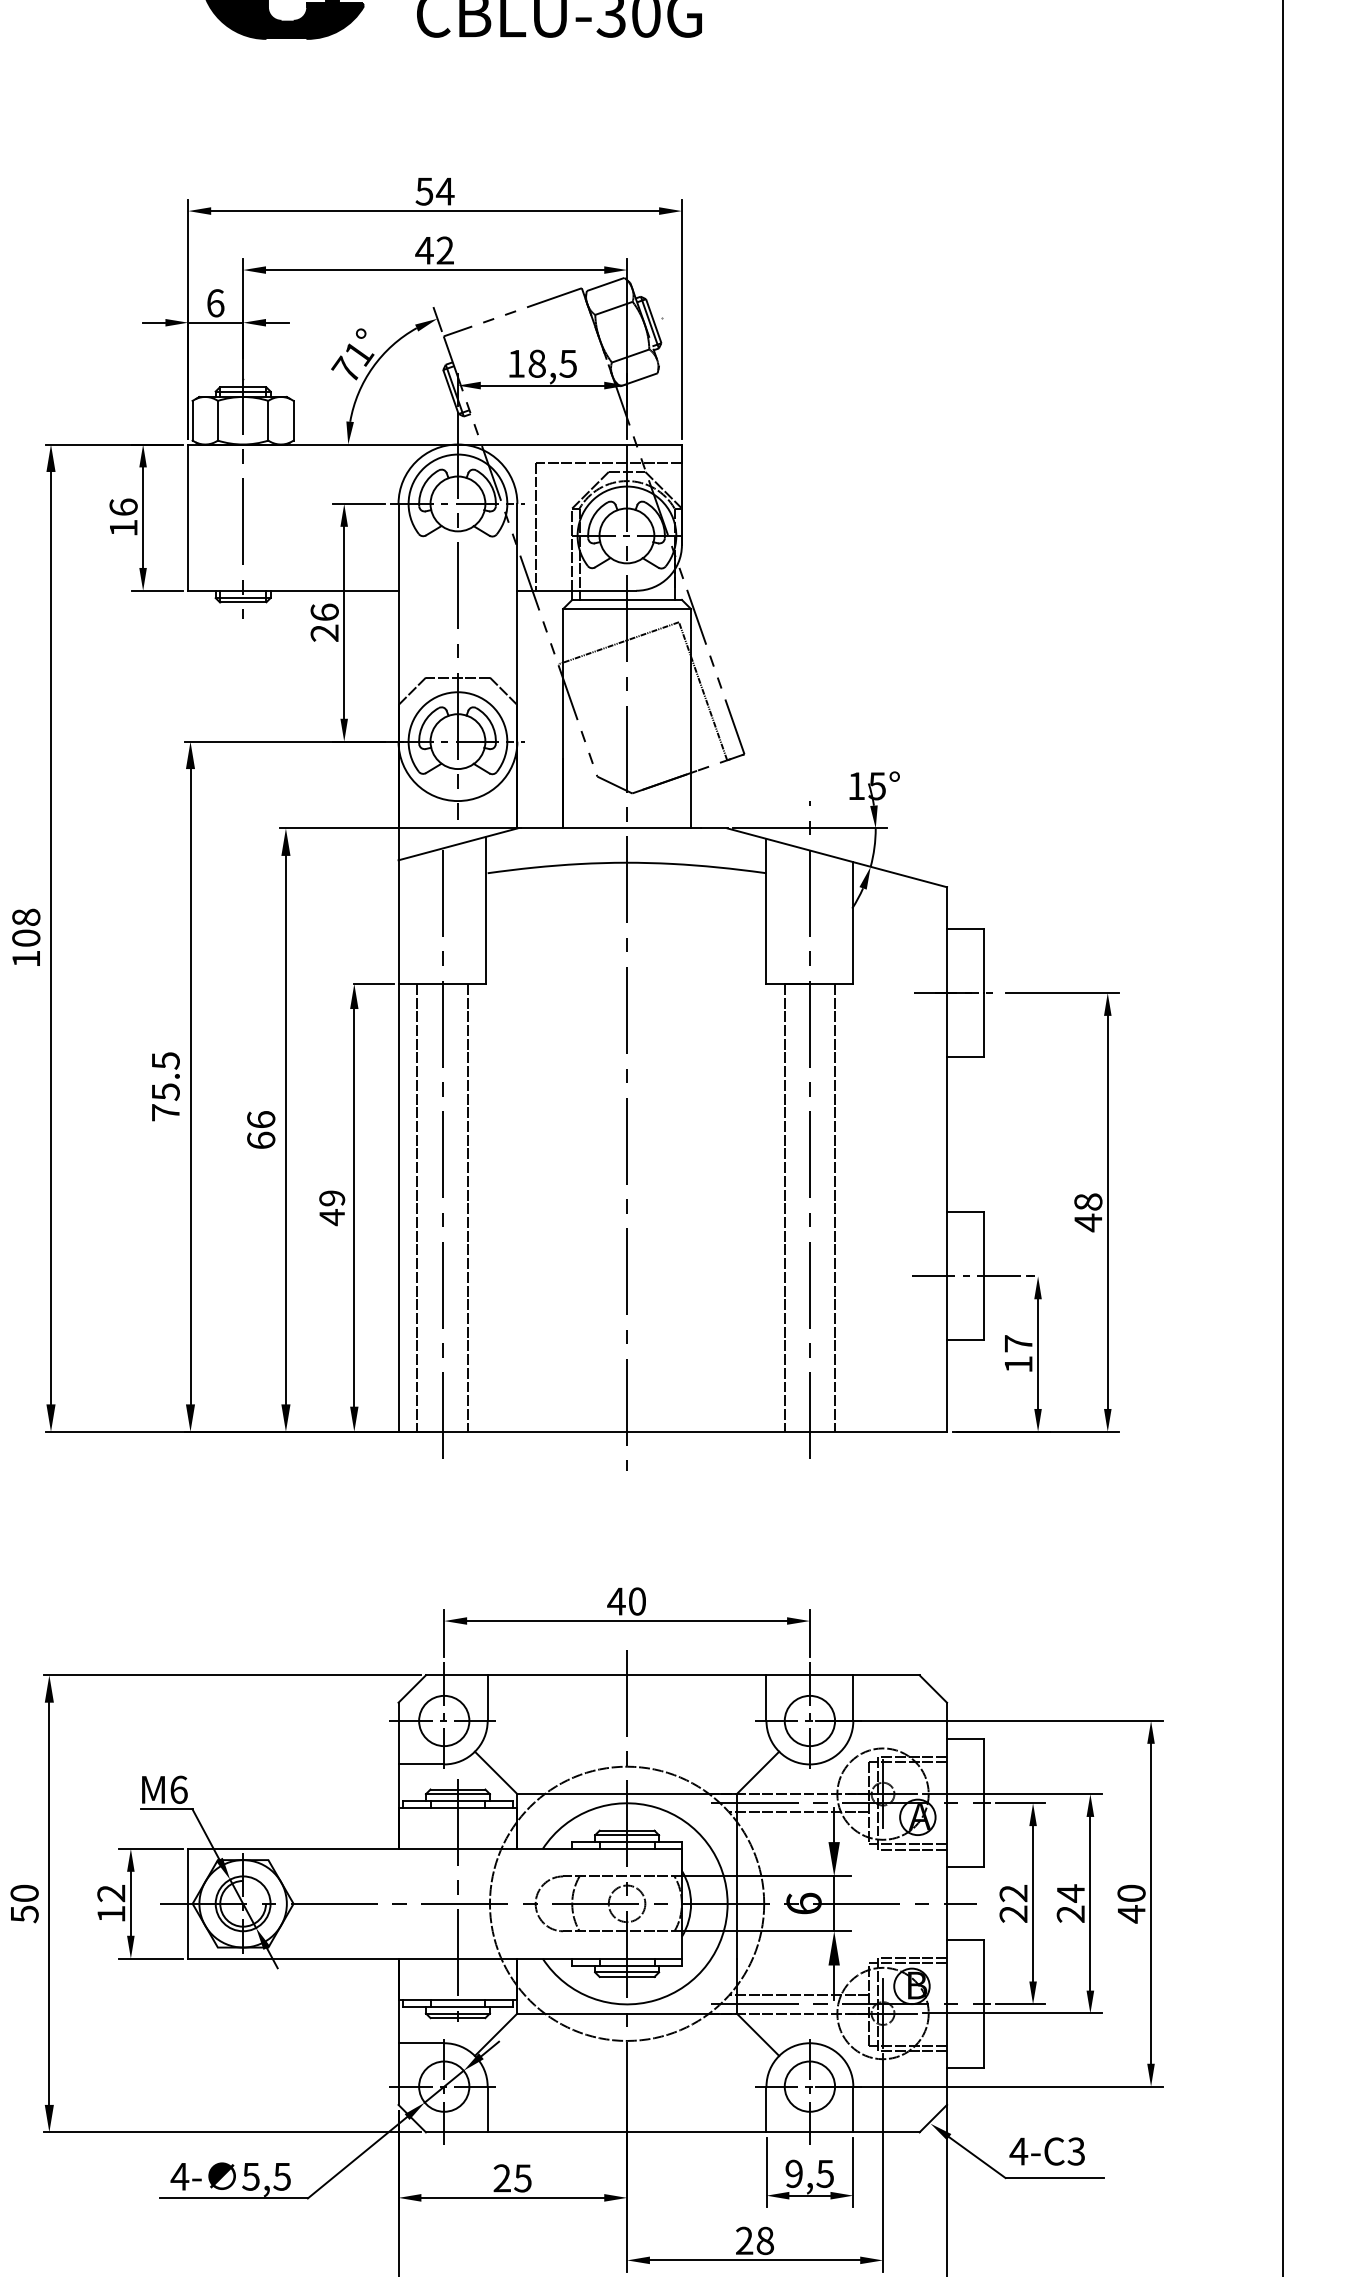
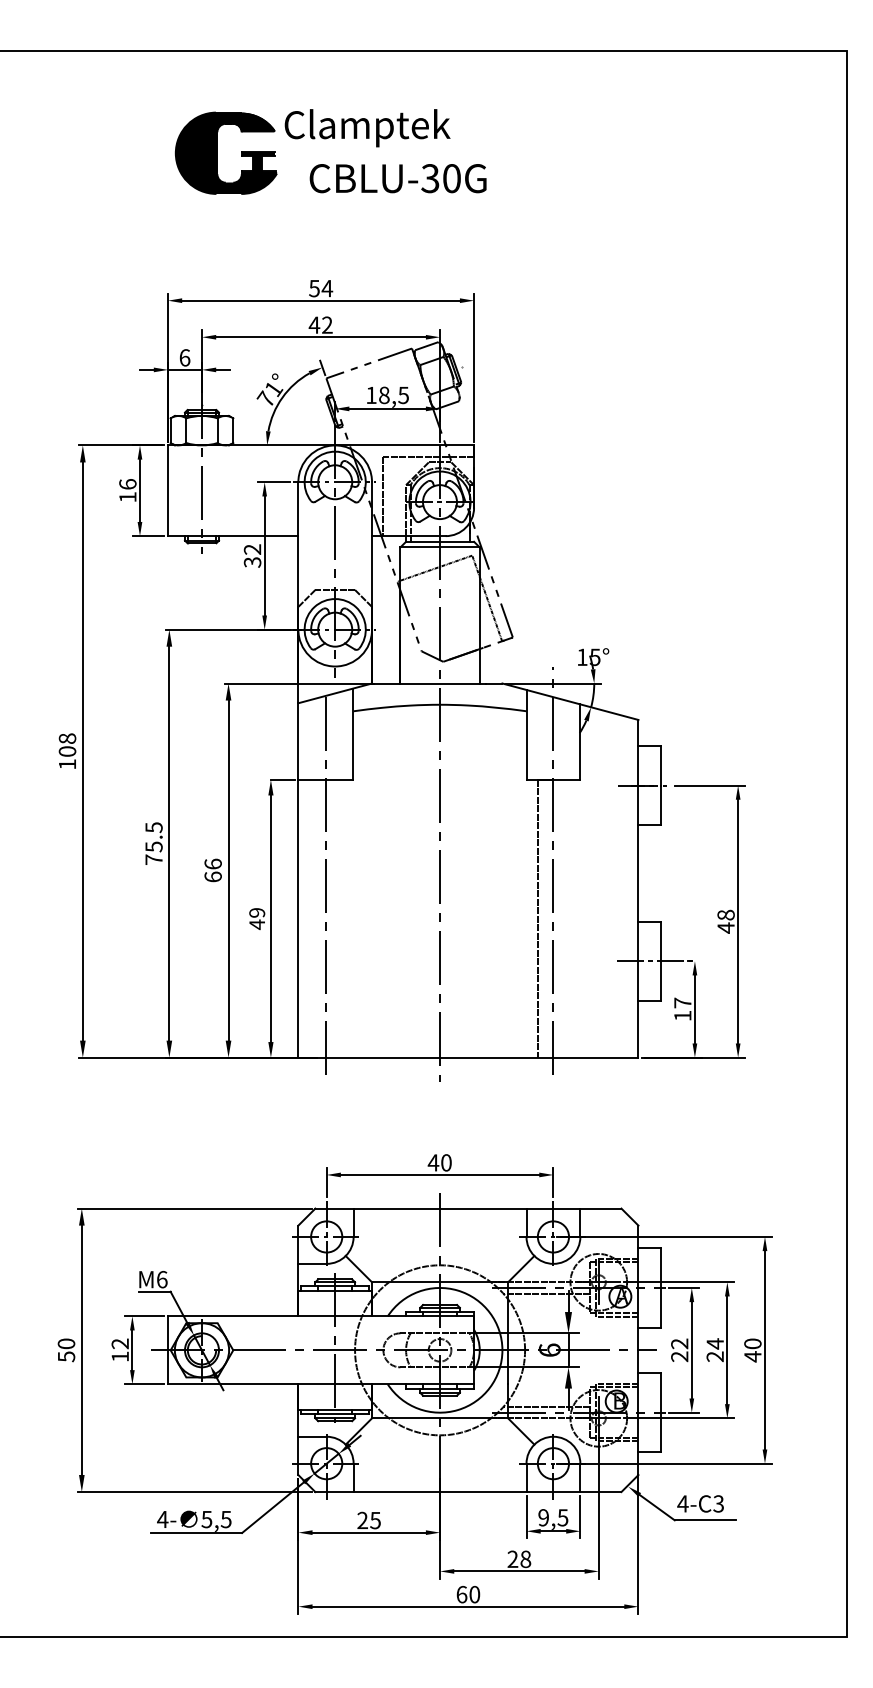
text: (324, 622) -> (252, 555), 26 -> 32
line: (418, 1207) -> (310, 918), removed
line: (468, 1207) -> (341, 918), removed
line: (835, 1207) -> (569, 918), removed

